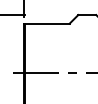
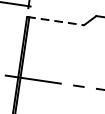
line: (47, 23) -> (56, 20), solid -> dashed

